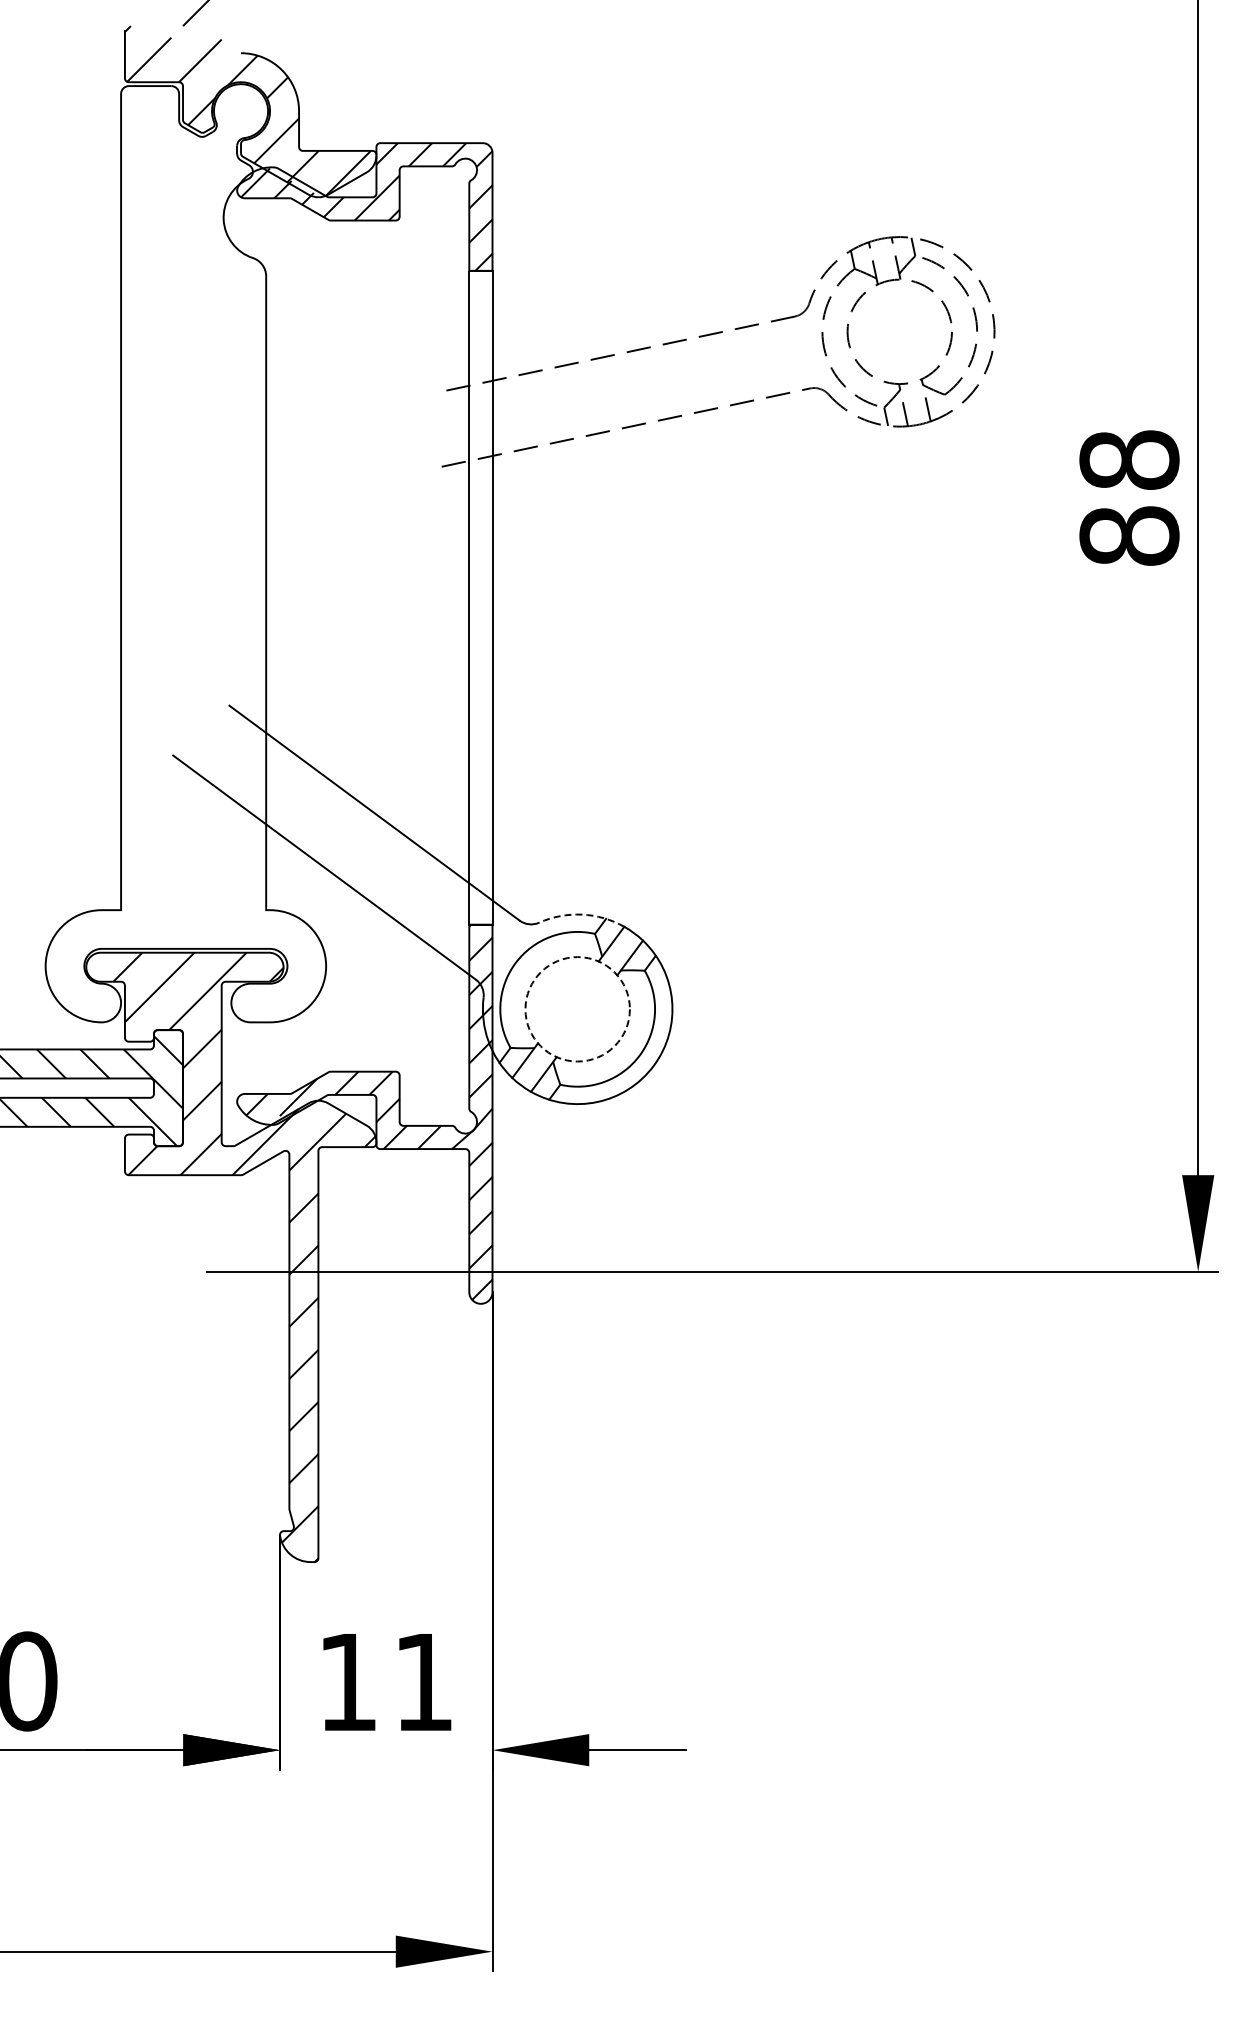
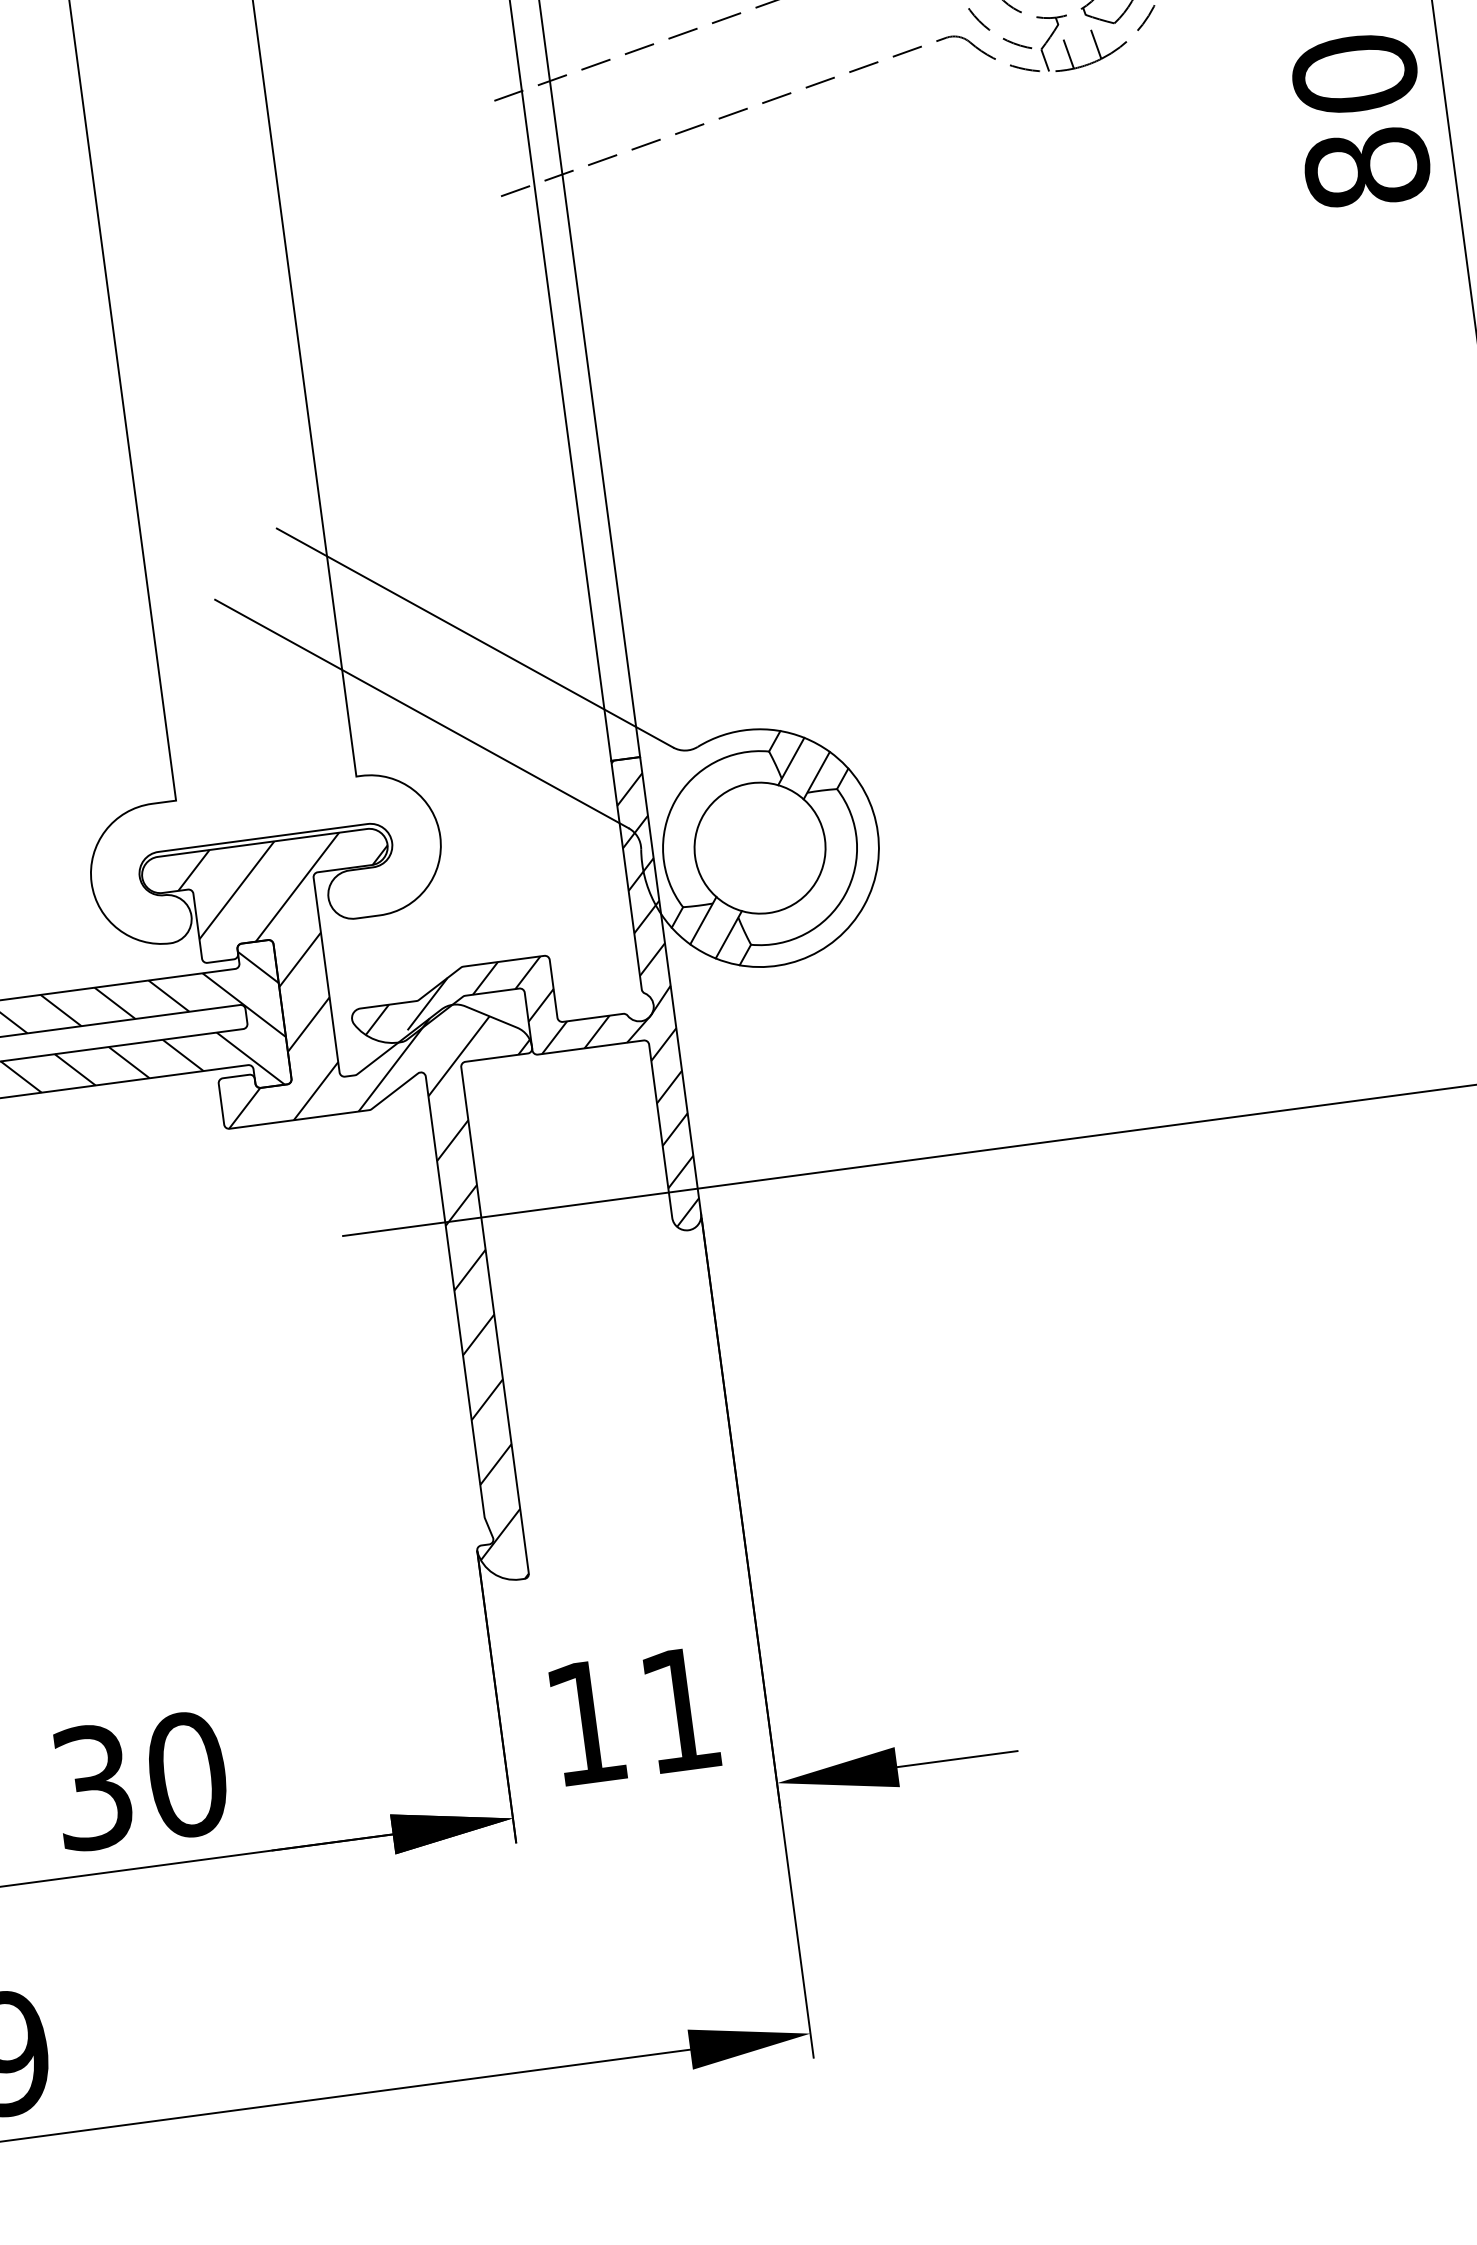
text: (1129, 460) -> (1354, 74), 88 -> 80
arc: (582, 914) -> (750, 729), dashed -> solid
circle: (577, 1009) -> (759, 848), dashed -> solid

